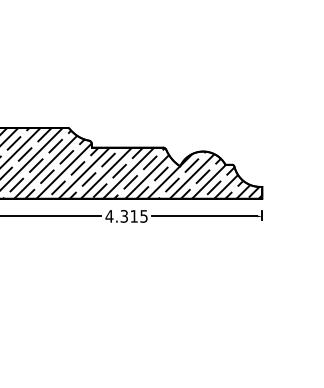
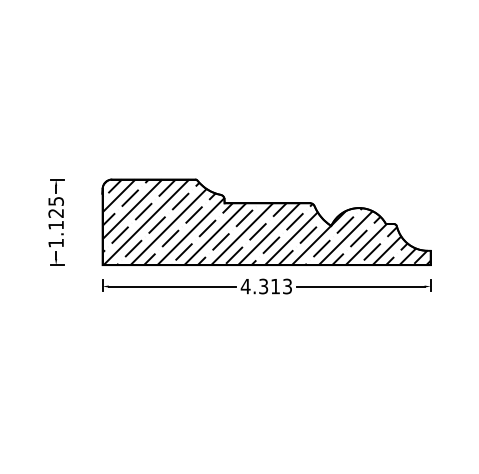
text: (144, 215) -> (287, 285), 4.315 -> 4.313

